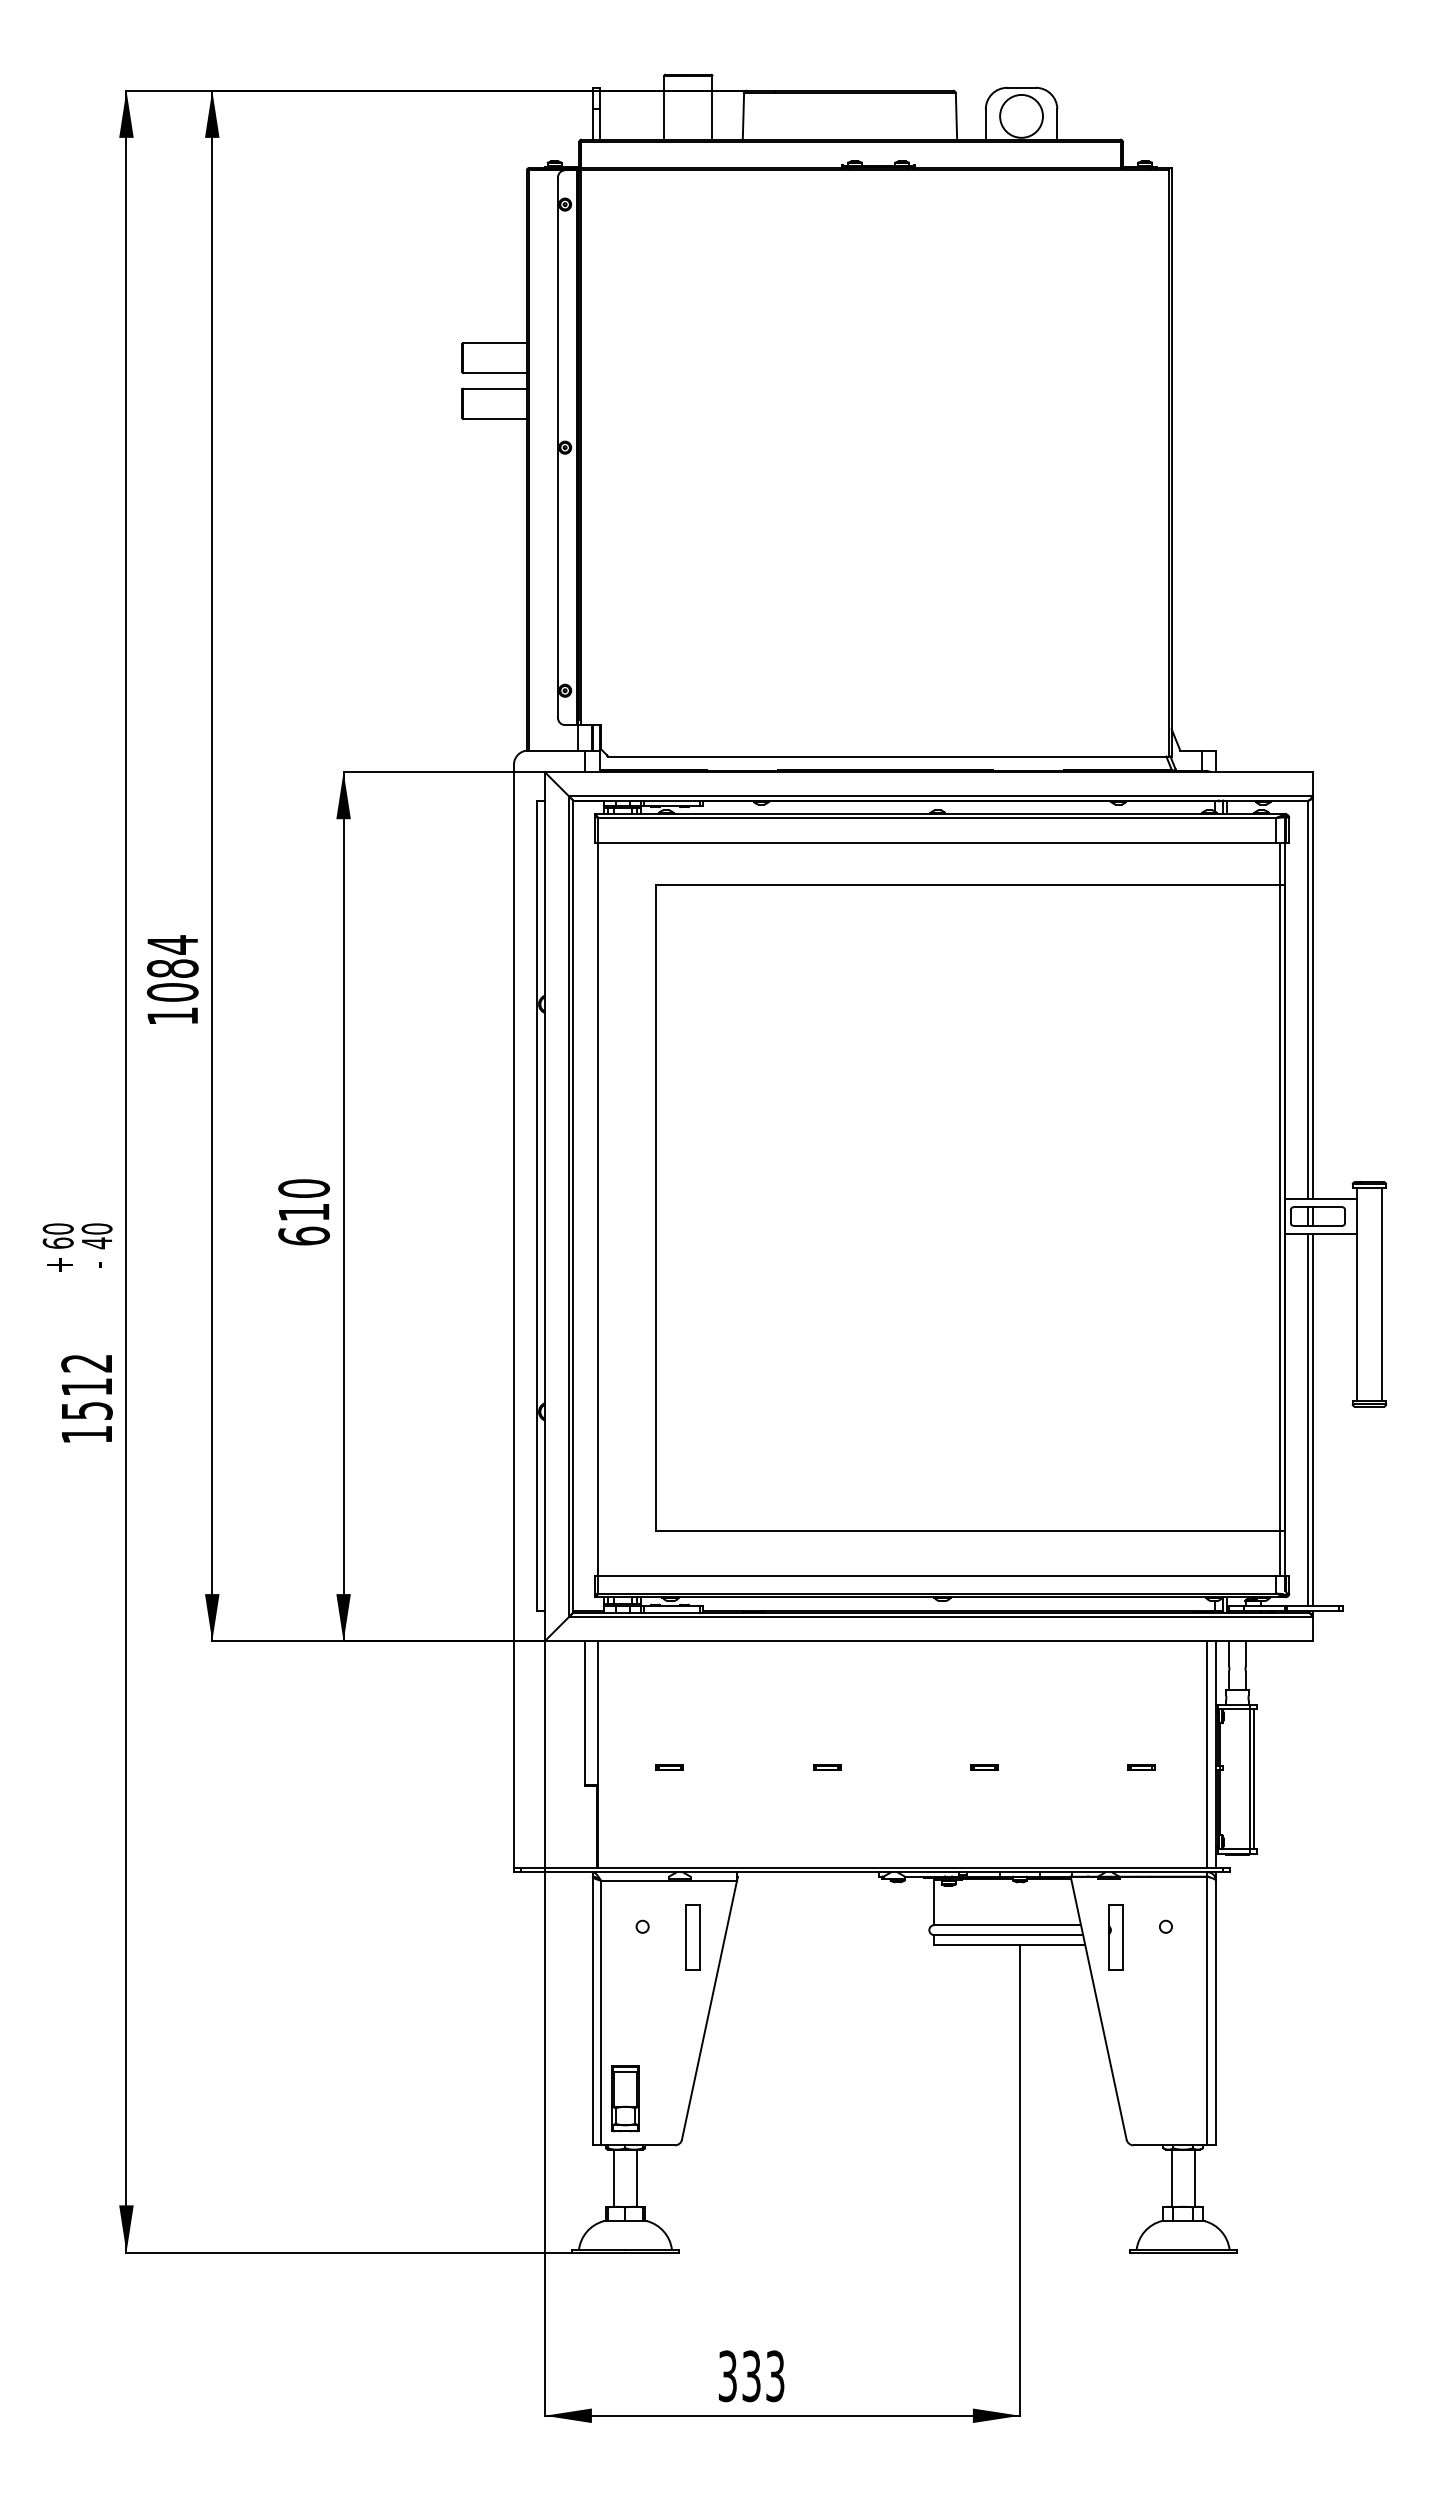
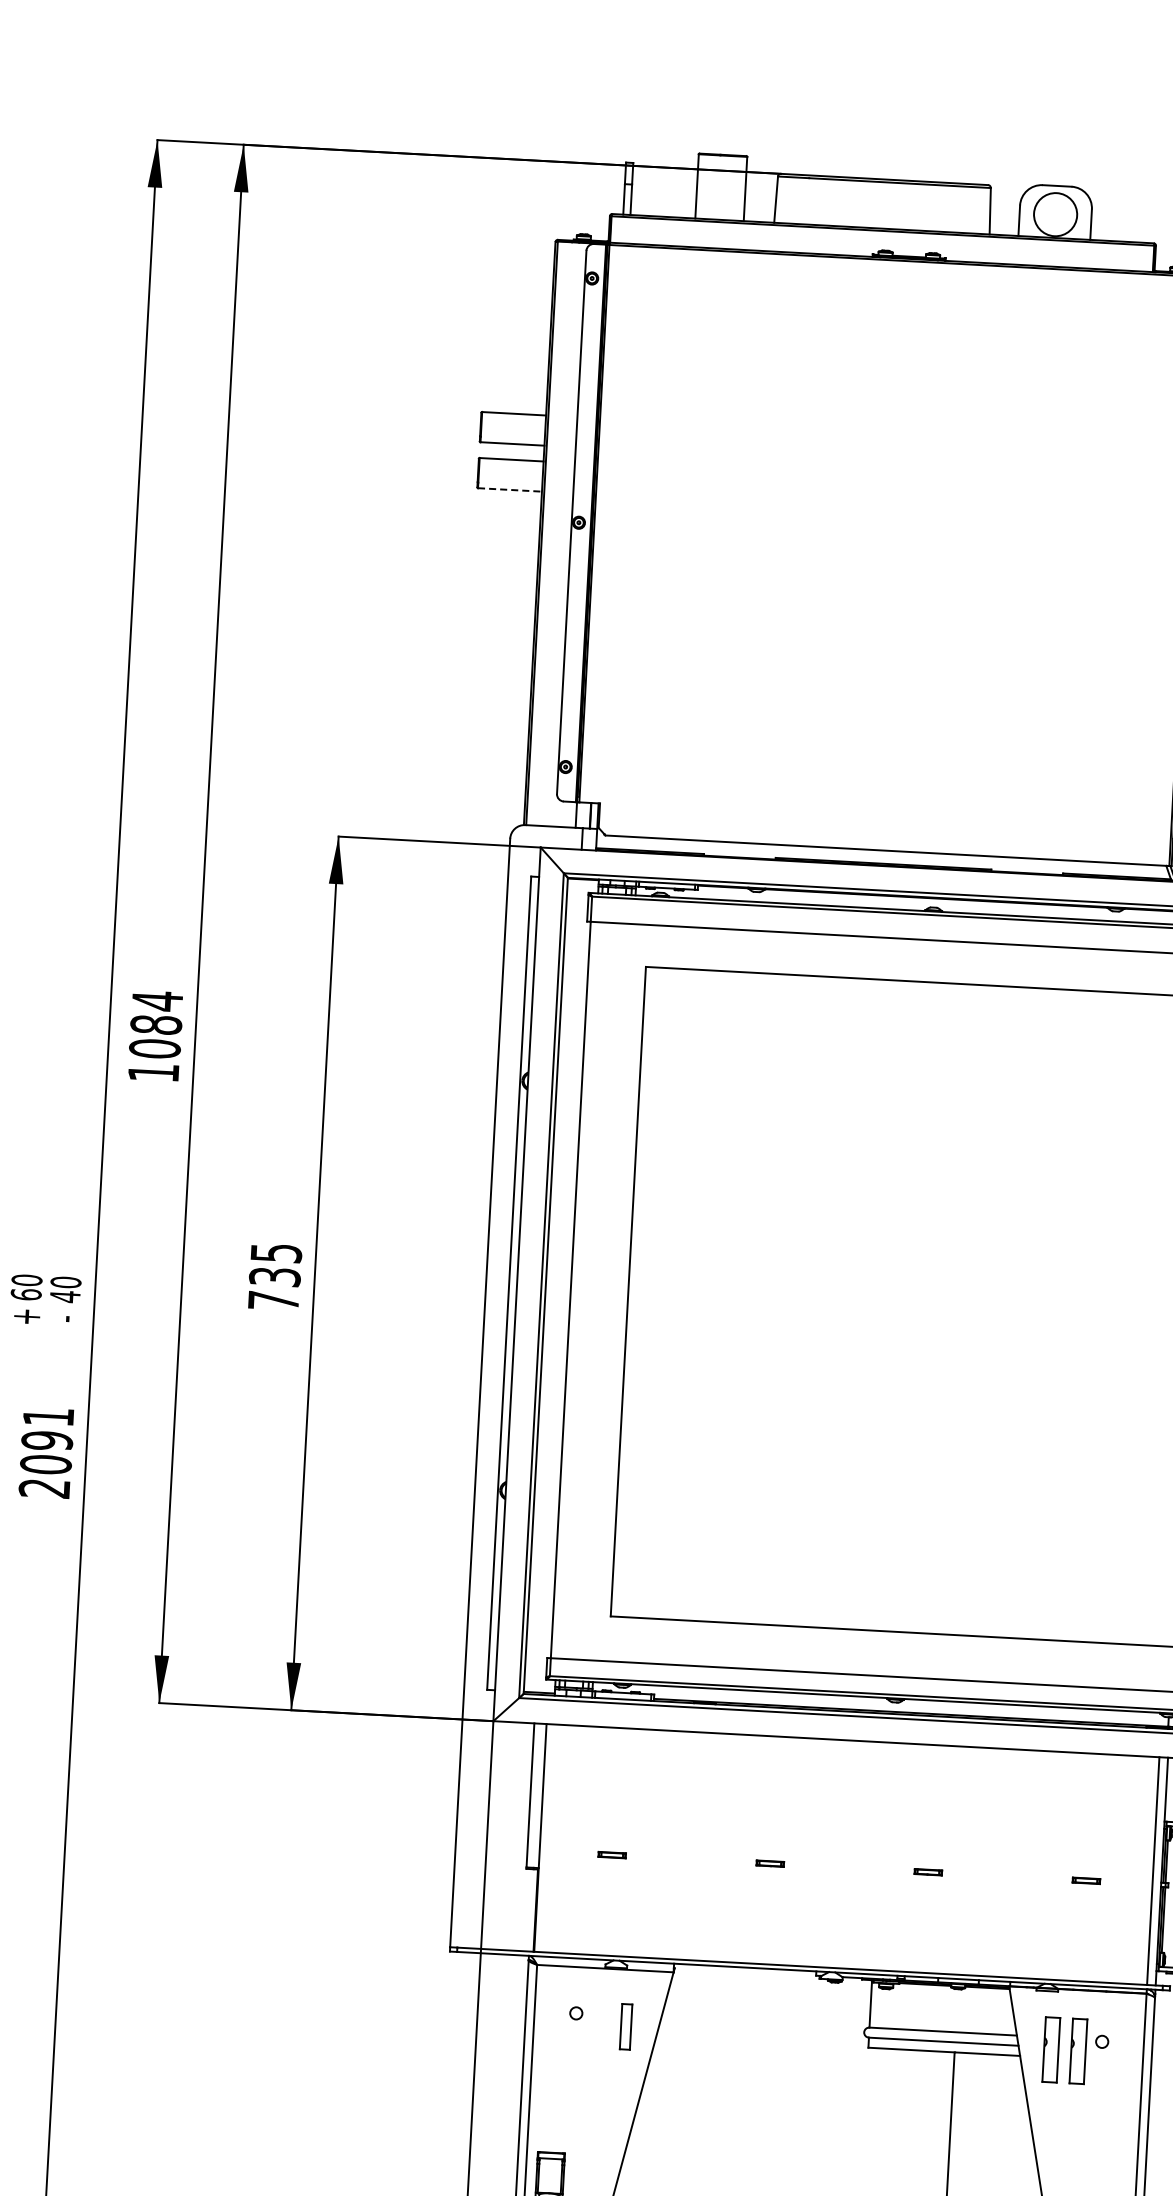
line: (495, 418) -> (510, 489), solid -> dashed
text: (304, 1212) -> (275, 1277), 610 -> 735
text: (86, 1398) -> (46, 1452), 1512 -> 2091
part: (692, 1937) -> (625, 2026), size x0.7
part: (1142, 1937) -> (1078, 2051), added

